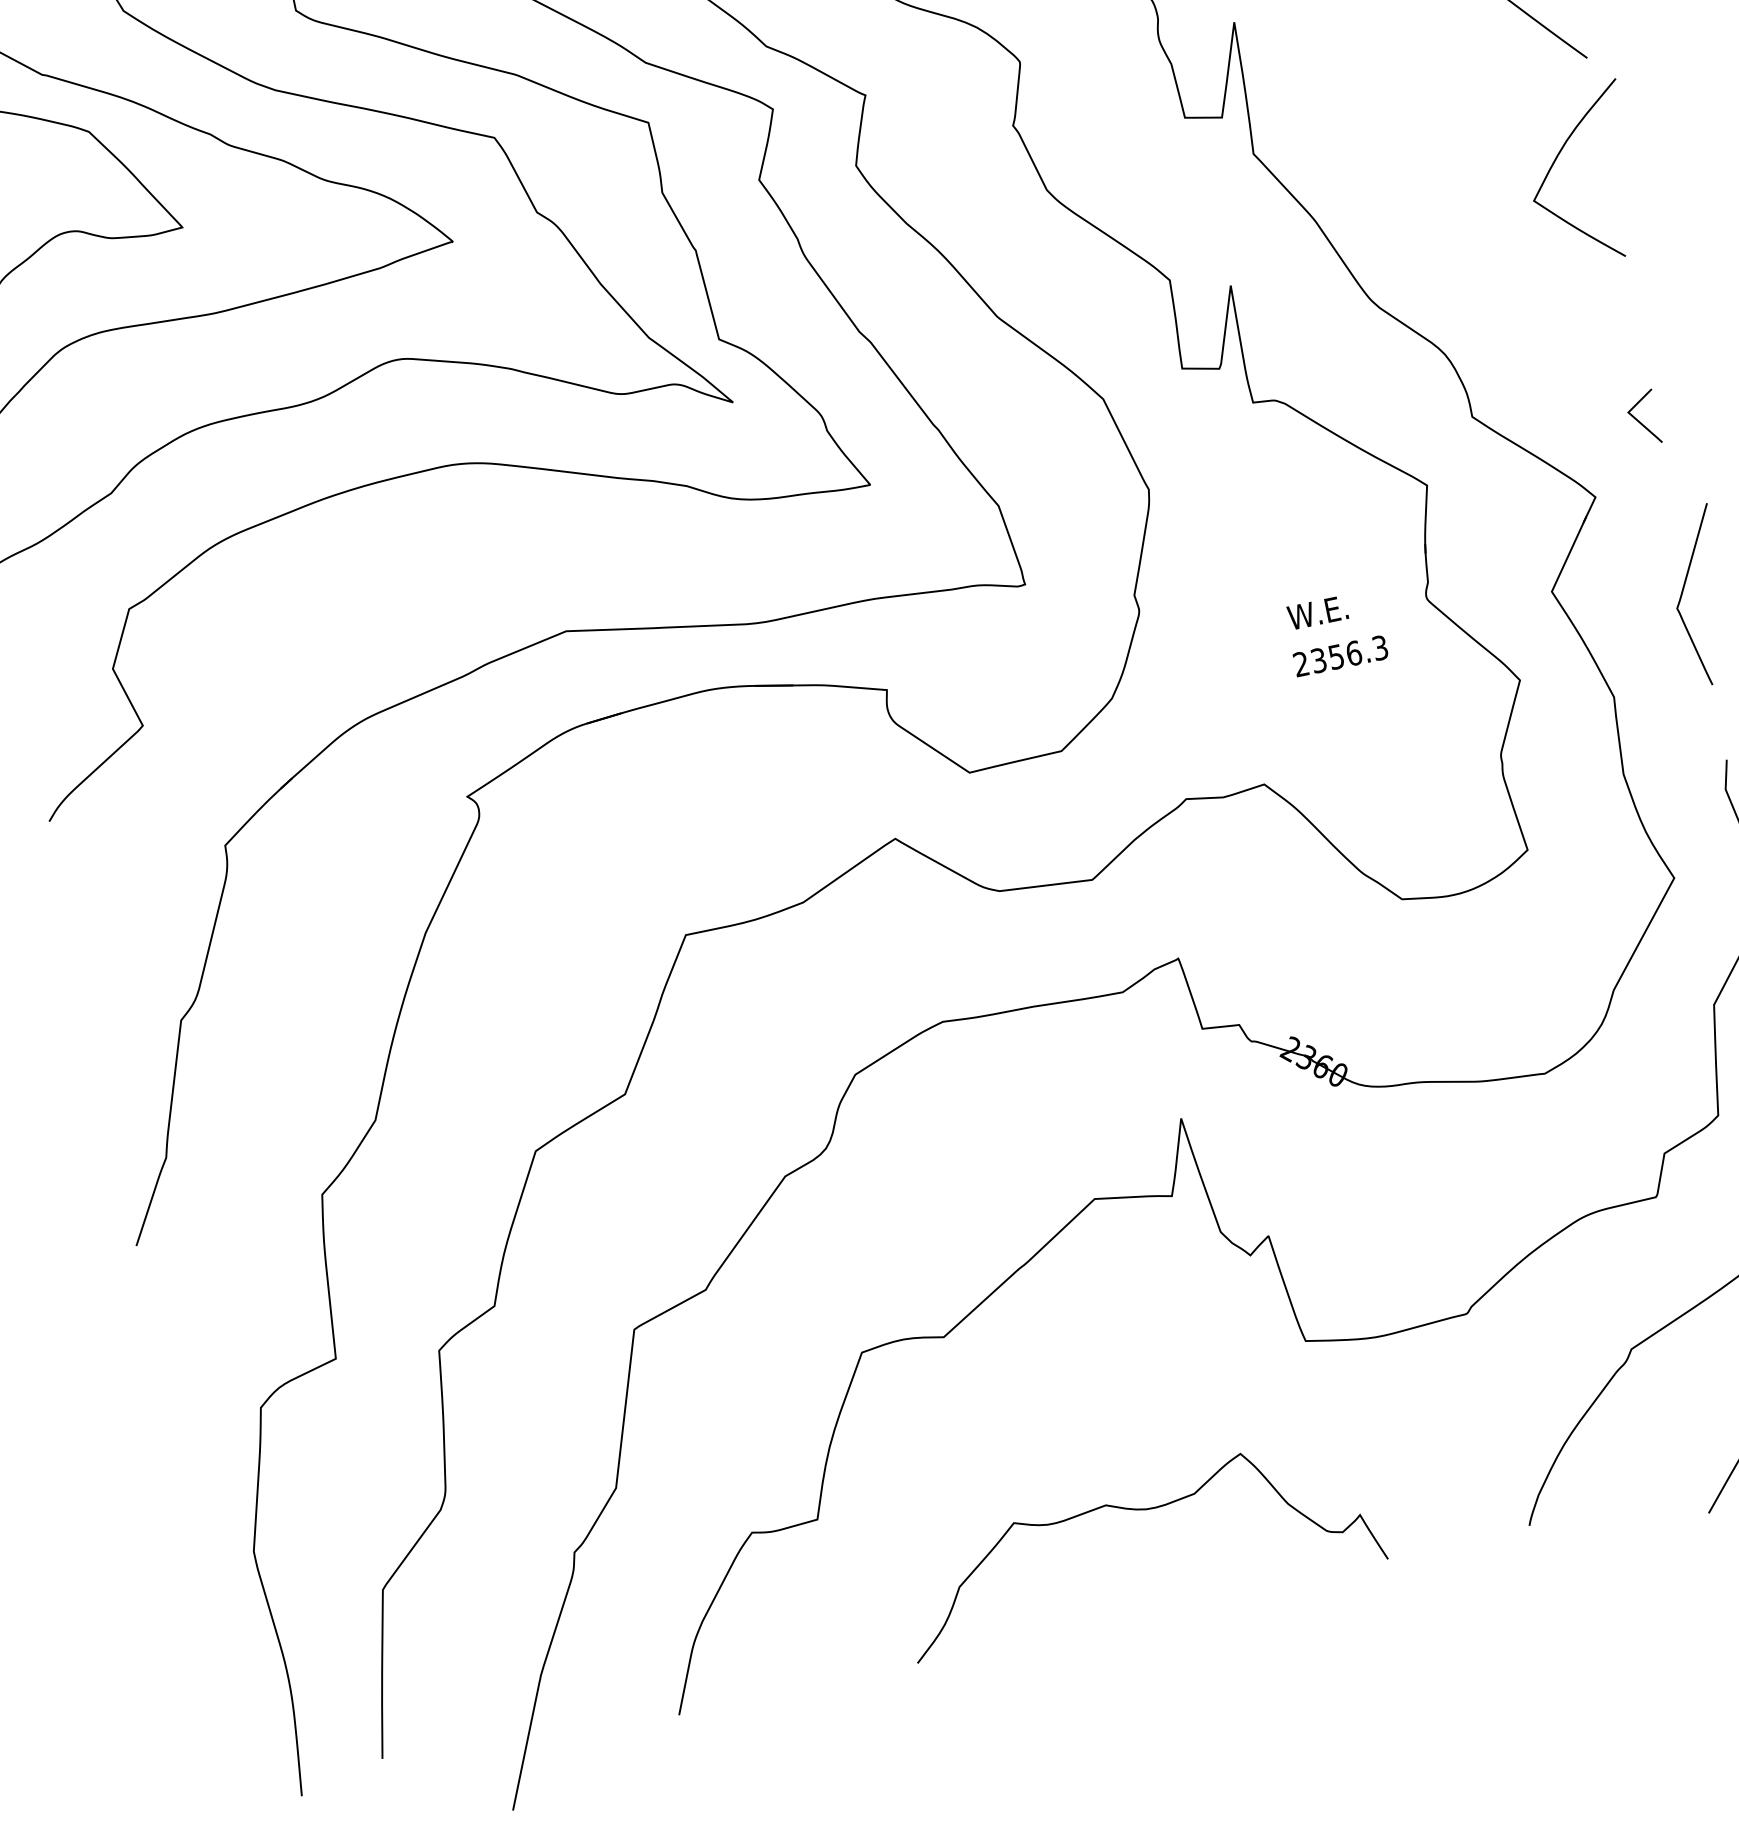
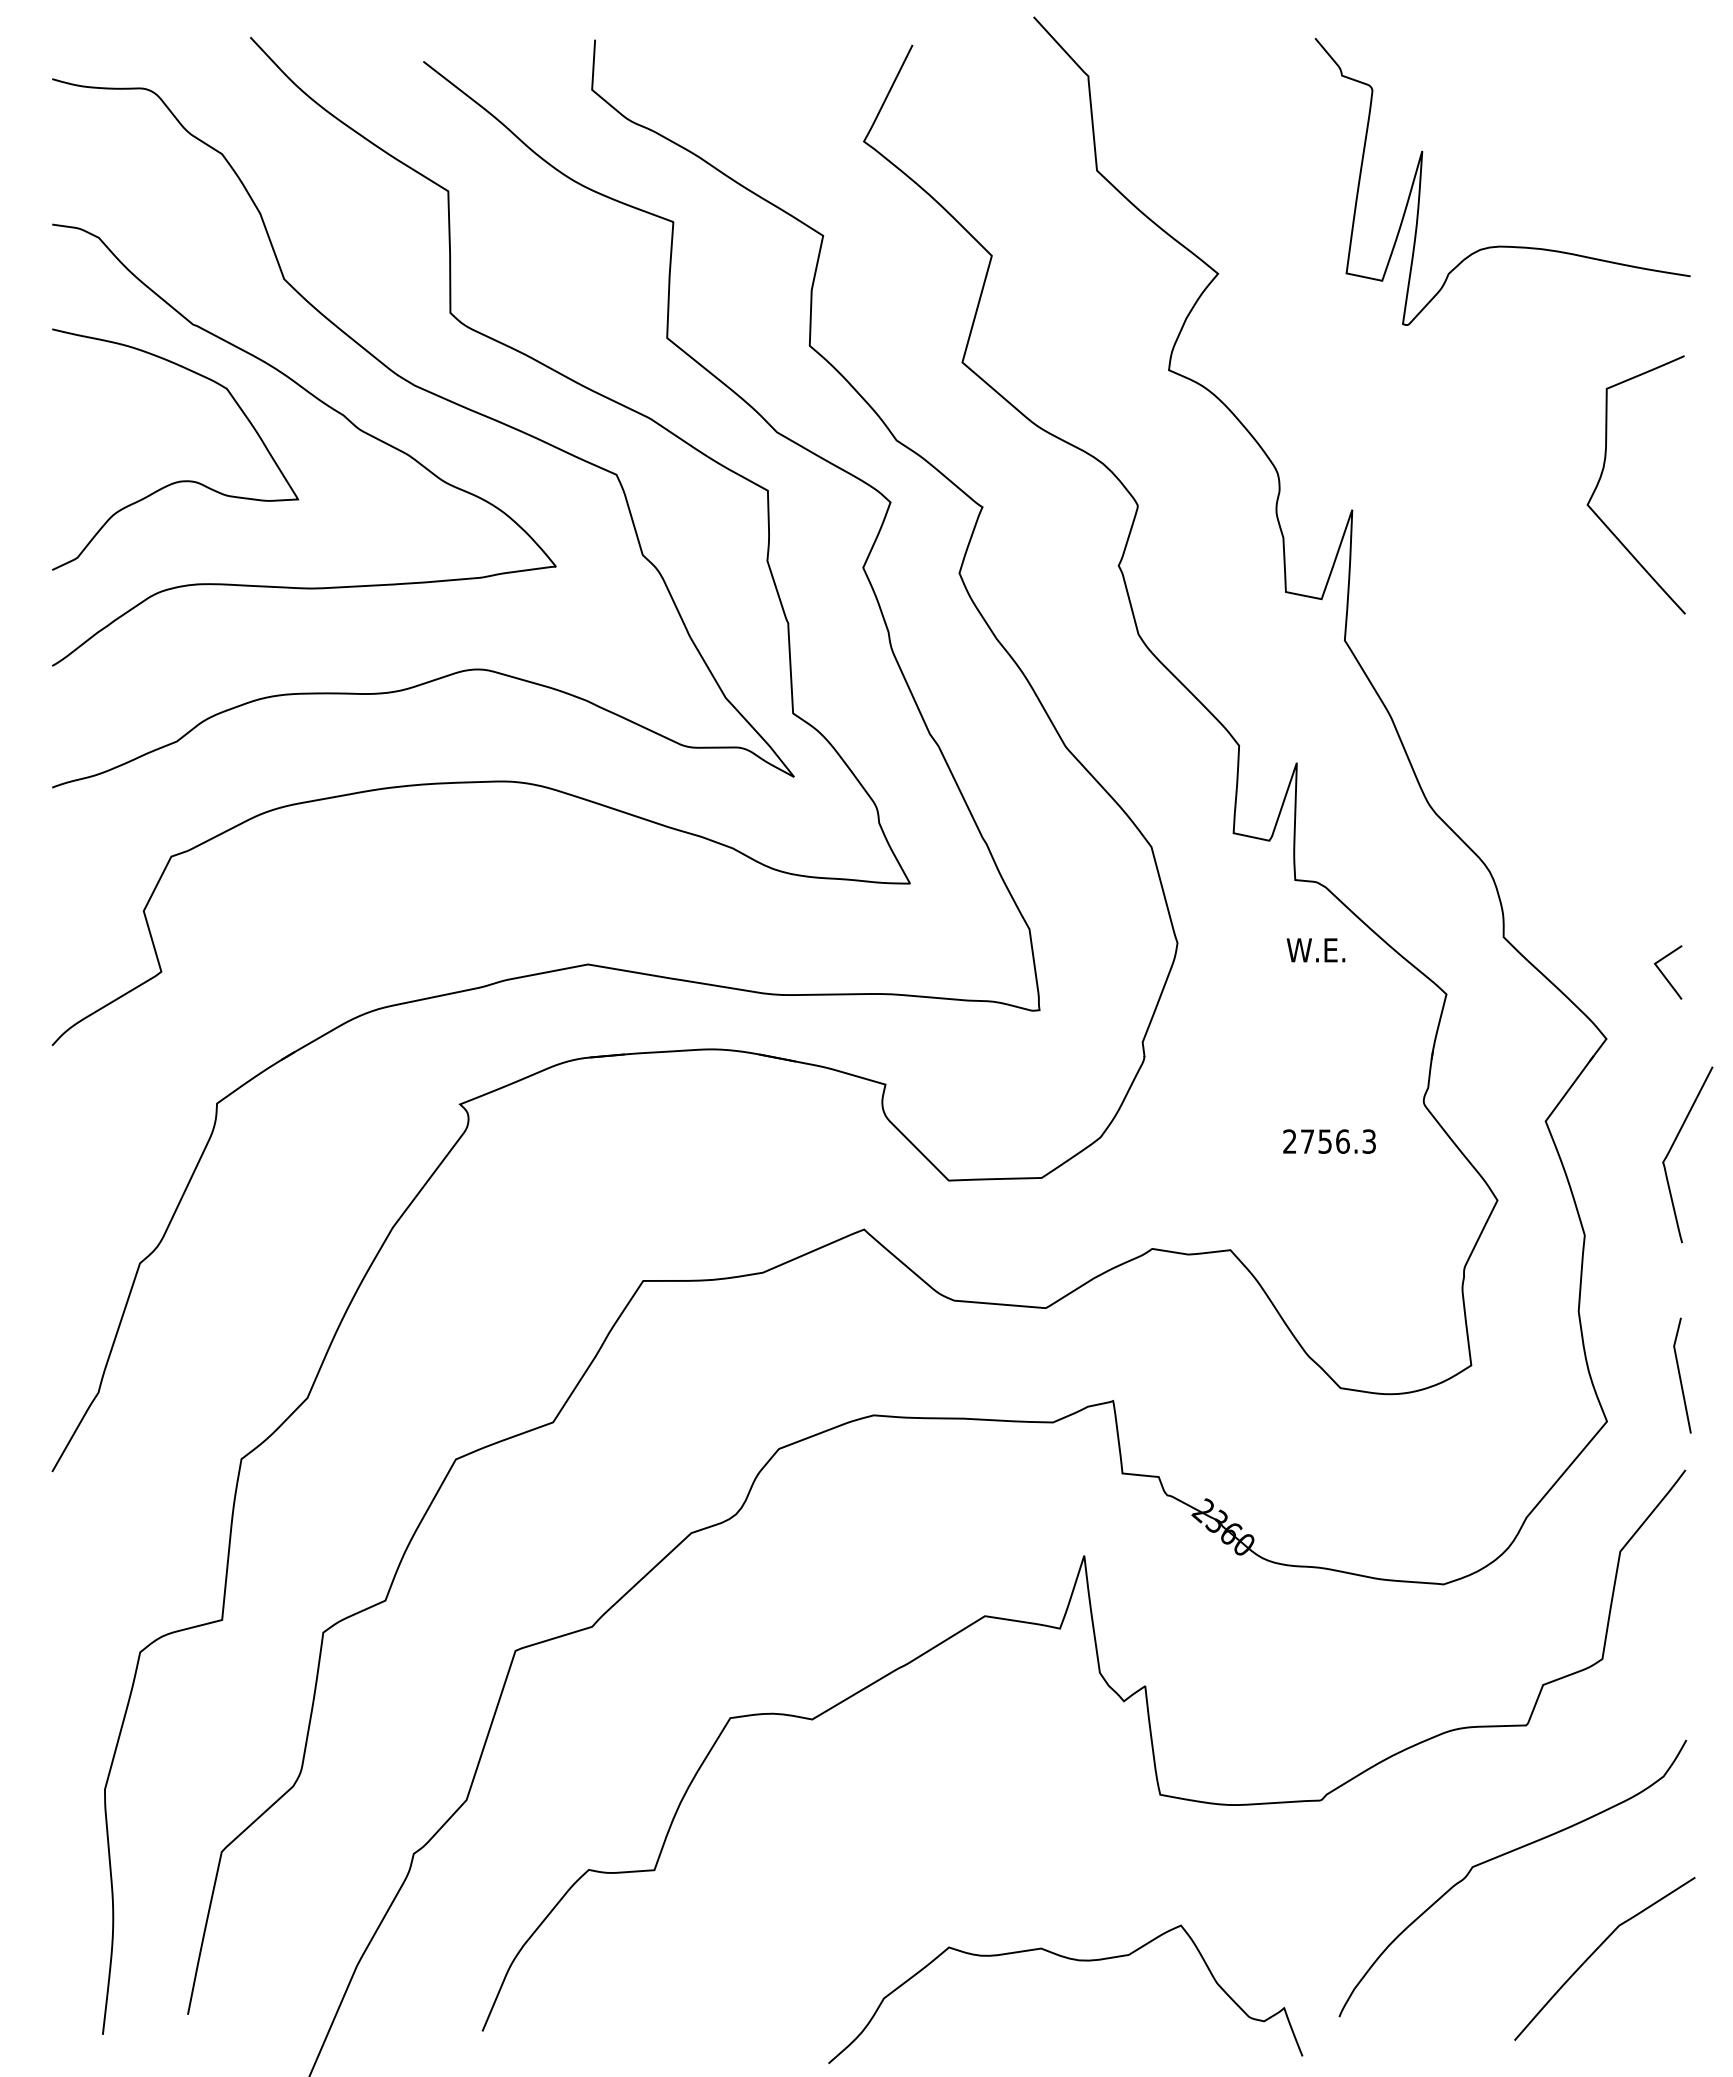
curve: (1557, 159) -> (1636, 705), removed
text: (1317, 613) -> (1315, 950), moved
text: (1318, 660) -> (1307, 1141), 2356.3 -> 2756.3
curve: (1140, 1510) -> (1073, 1960), moved

